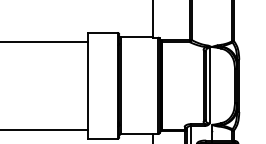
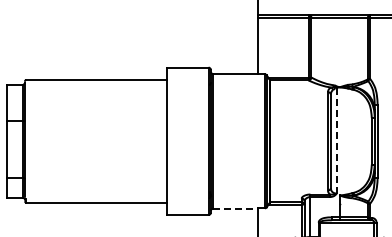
line: (209, 85) -> (336, 140), solid -> dashed
line: (137, 134) -> (236, 208), solid -> dashed

